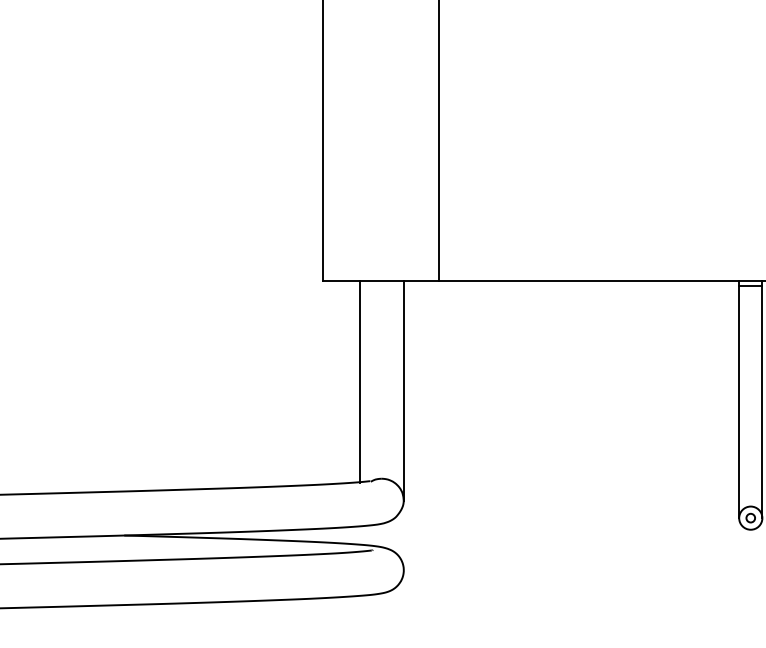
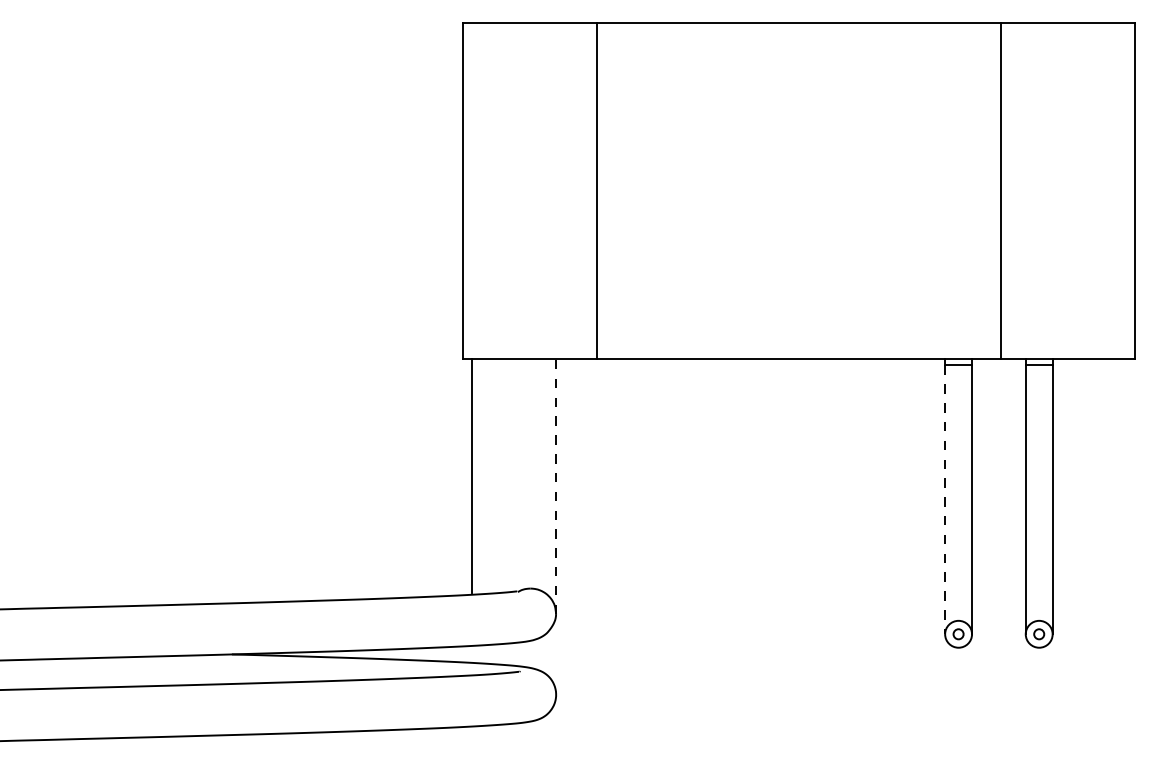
line: (360, 381) -> (472, 475), moved
line: (404, 390) -> (556, 486), solid -> dashed
line: (739, 402) -> (945, 500), solid -> dashed

